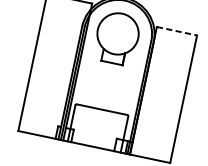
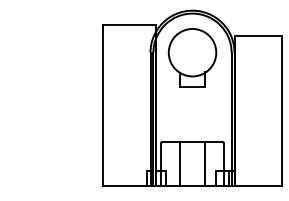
line: (177, 31) -> (258, 35), dashed -> solid
line: (87, 126) -> (180, 163), added
line: (109, 130) -> (205, 163), added

